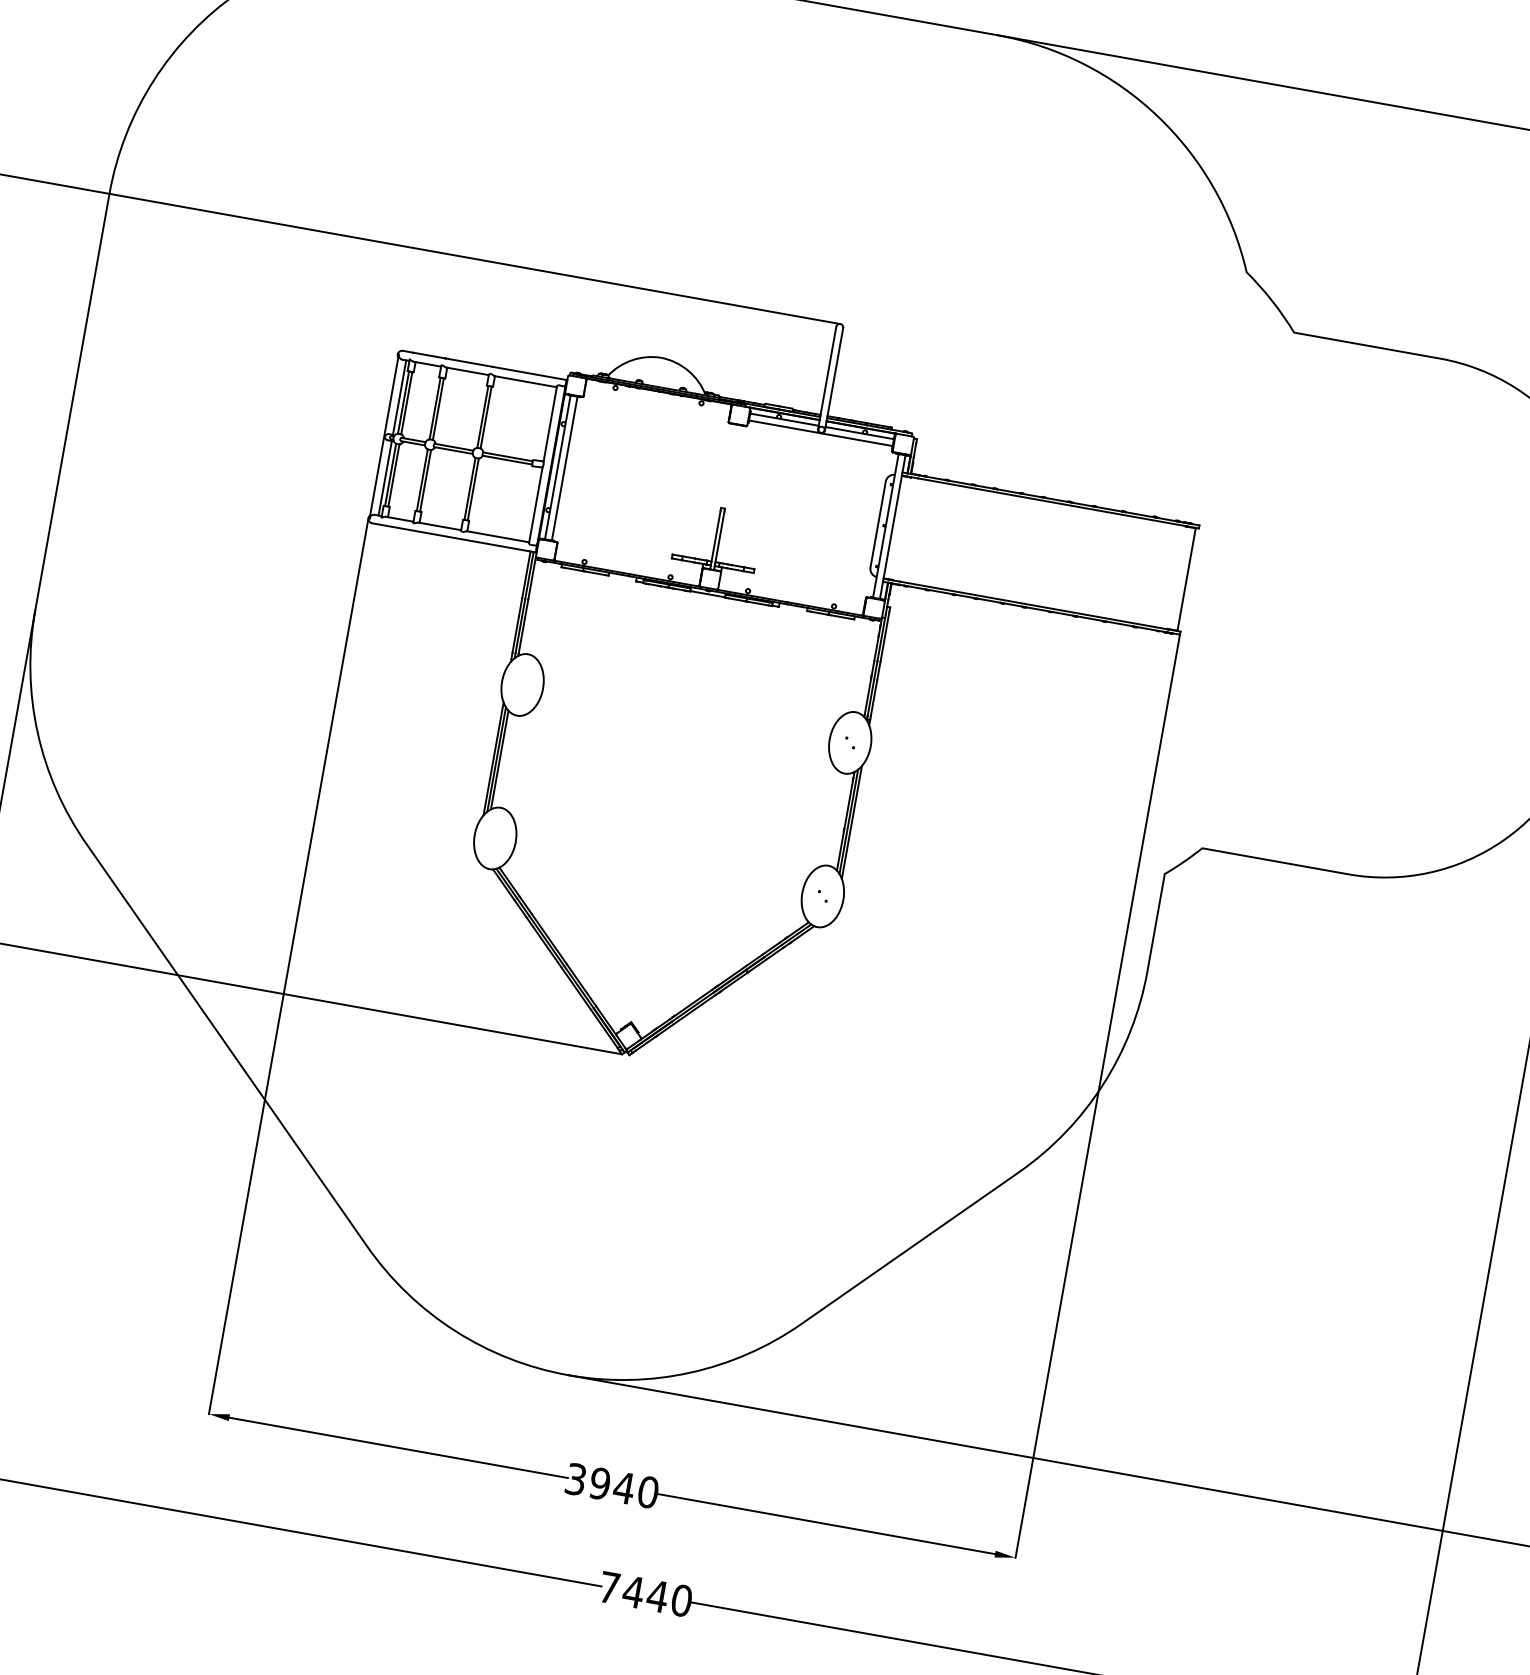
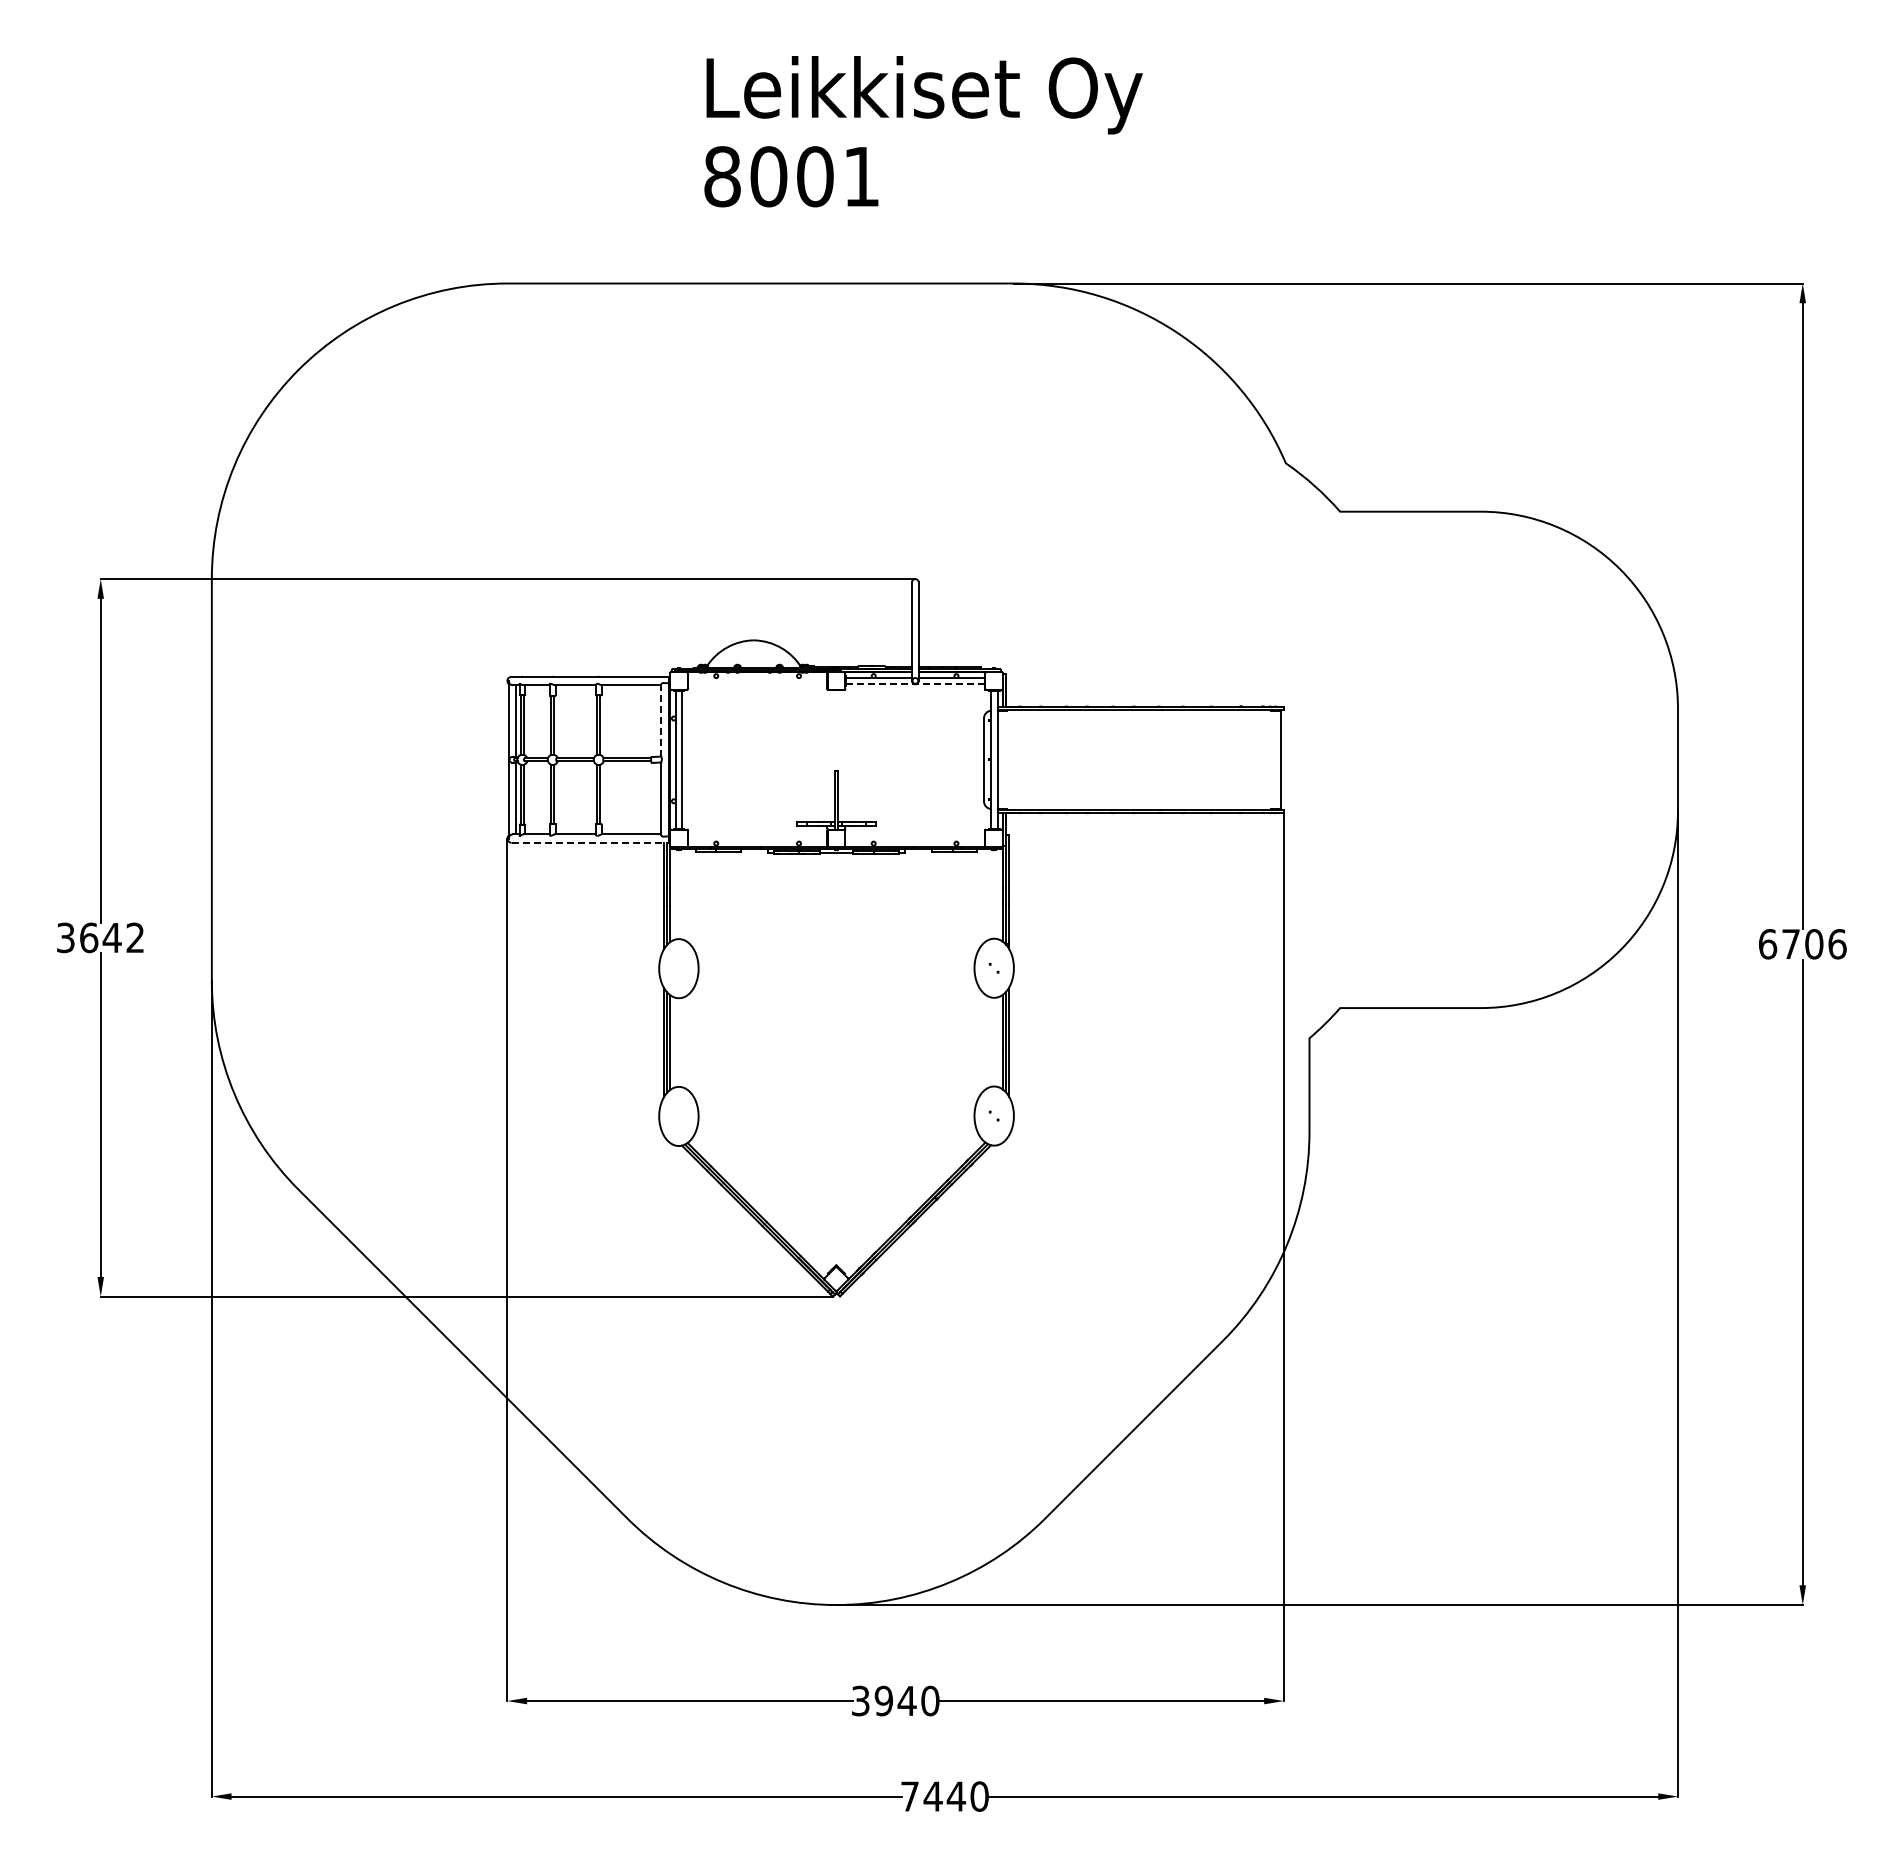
line: (550, 423) -> (661, 720), solid -> dashed
line: (819, 433) -> (914, 684), solid -> dashed
line: (454, 537) -> (590, 842), solid -> dashed

